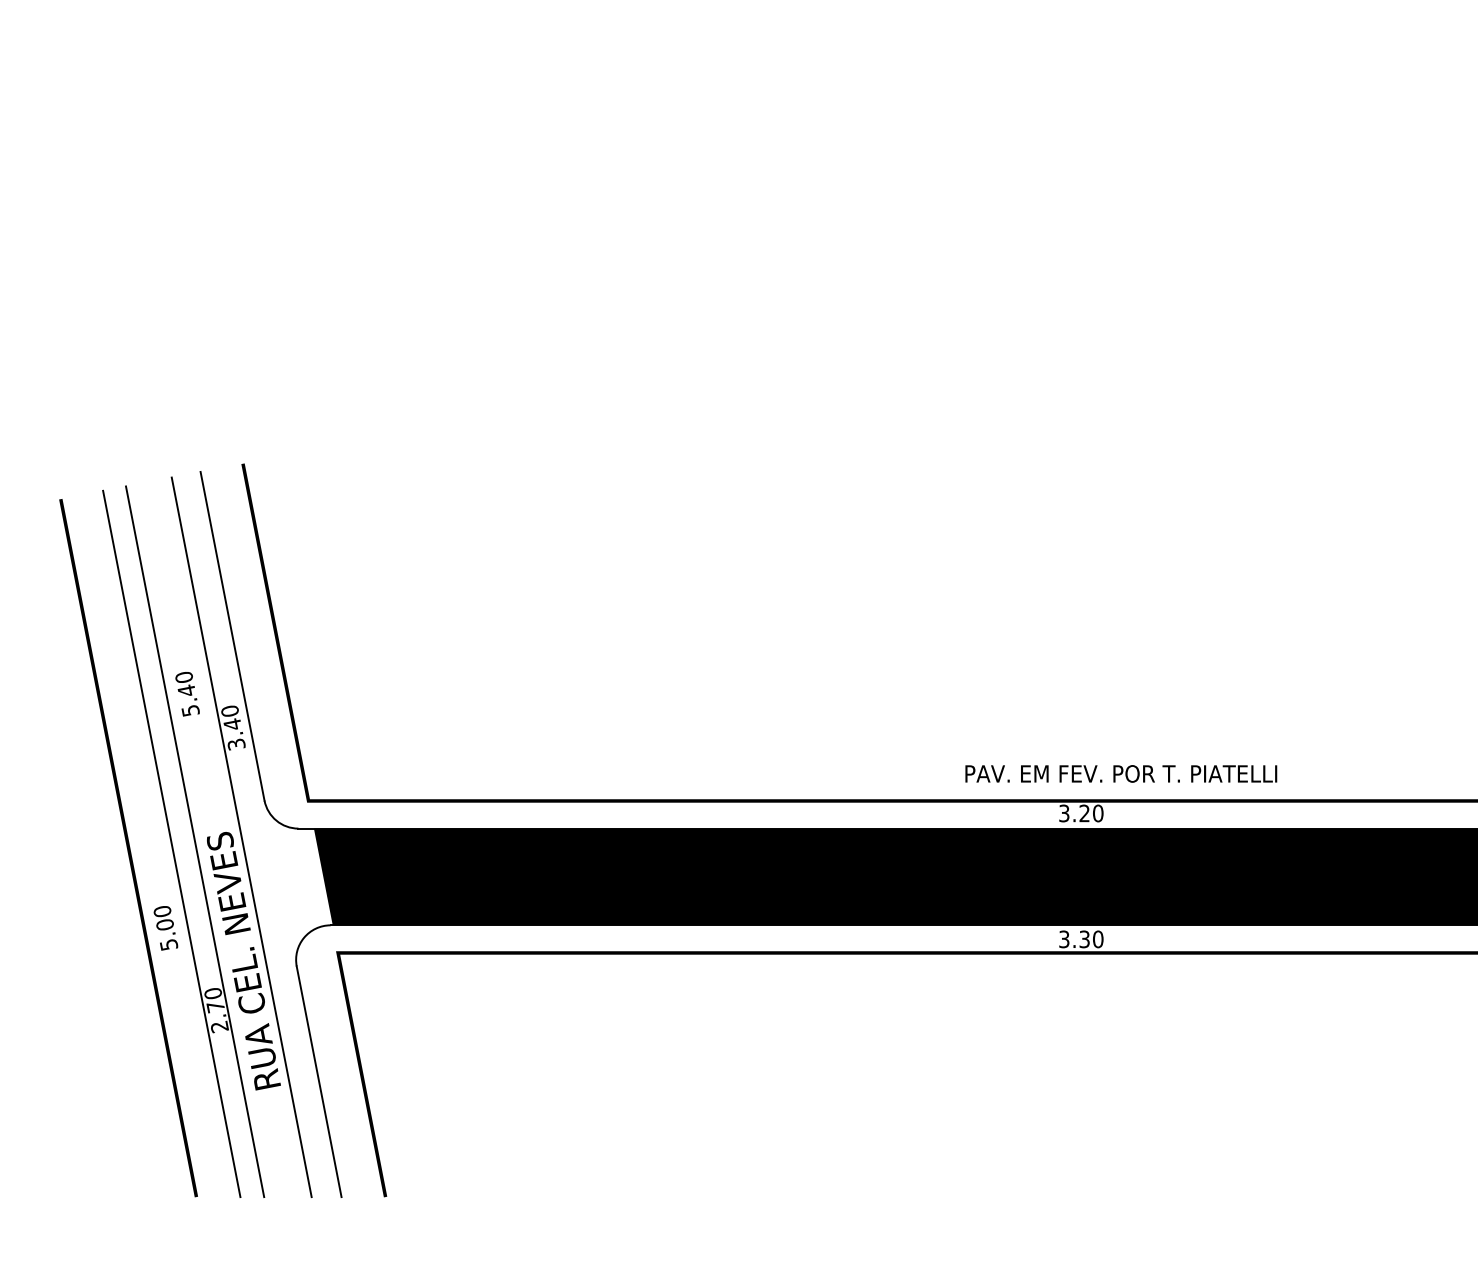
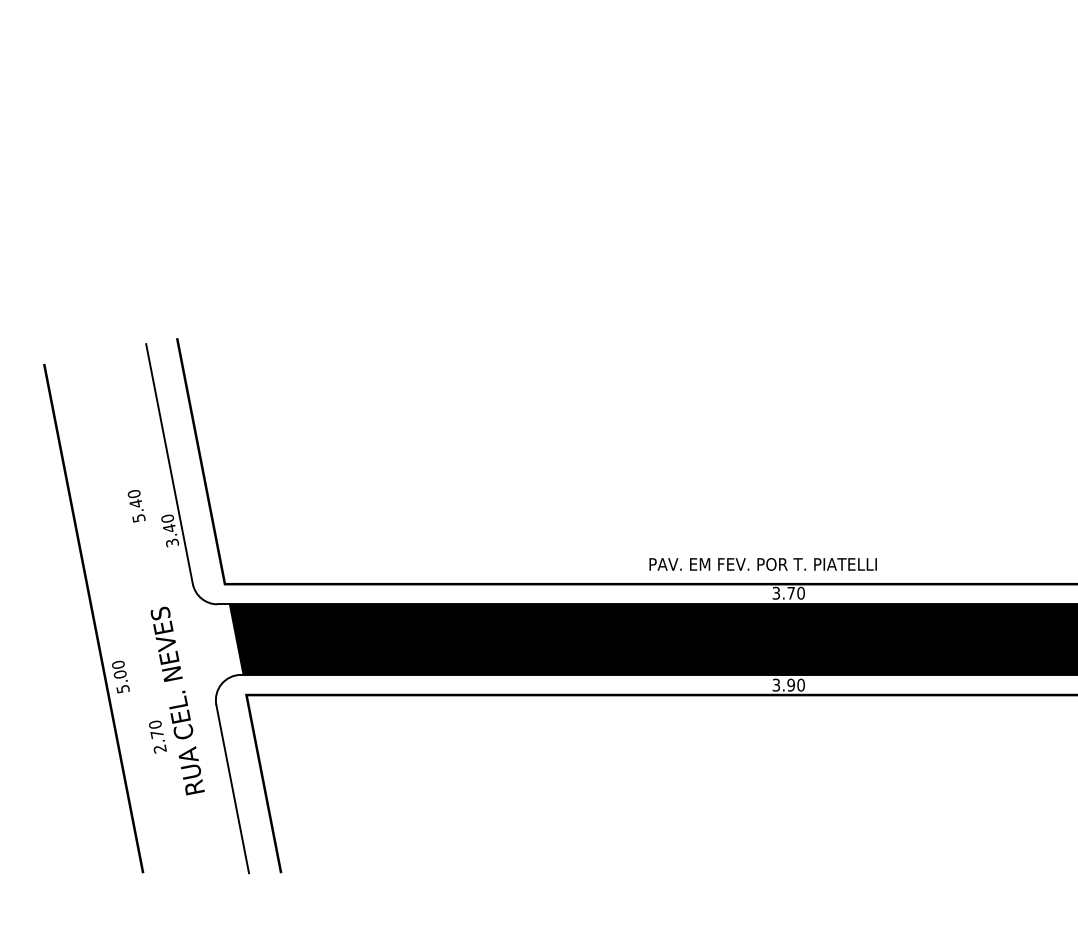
text: (1121, 773) -> (763, 564), moved
text: (1084, 813) -> (791, 593), 3.20 -> 3.70
line: (241, 837) -> (176, 610), removed
line: (195, 841) -> (142, 613), removed
line: (171, 843) -> (124, 615), removed
text: (1084, 939) -> (791, 685), 3.30 -> 3.90

